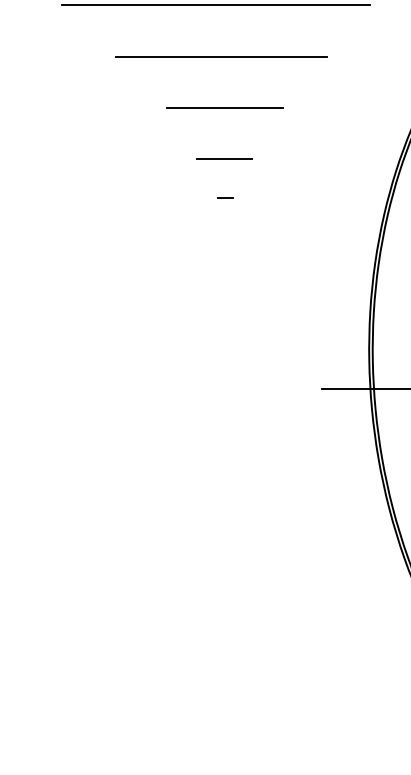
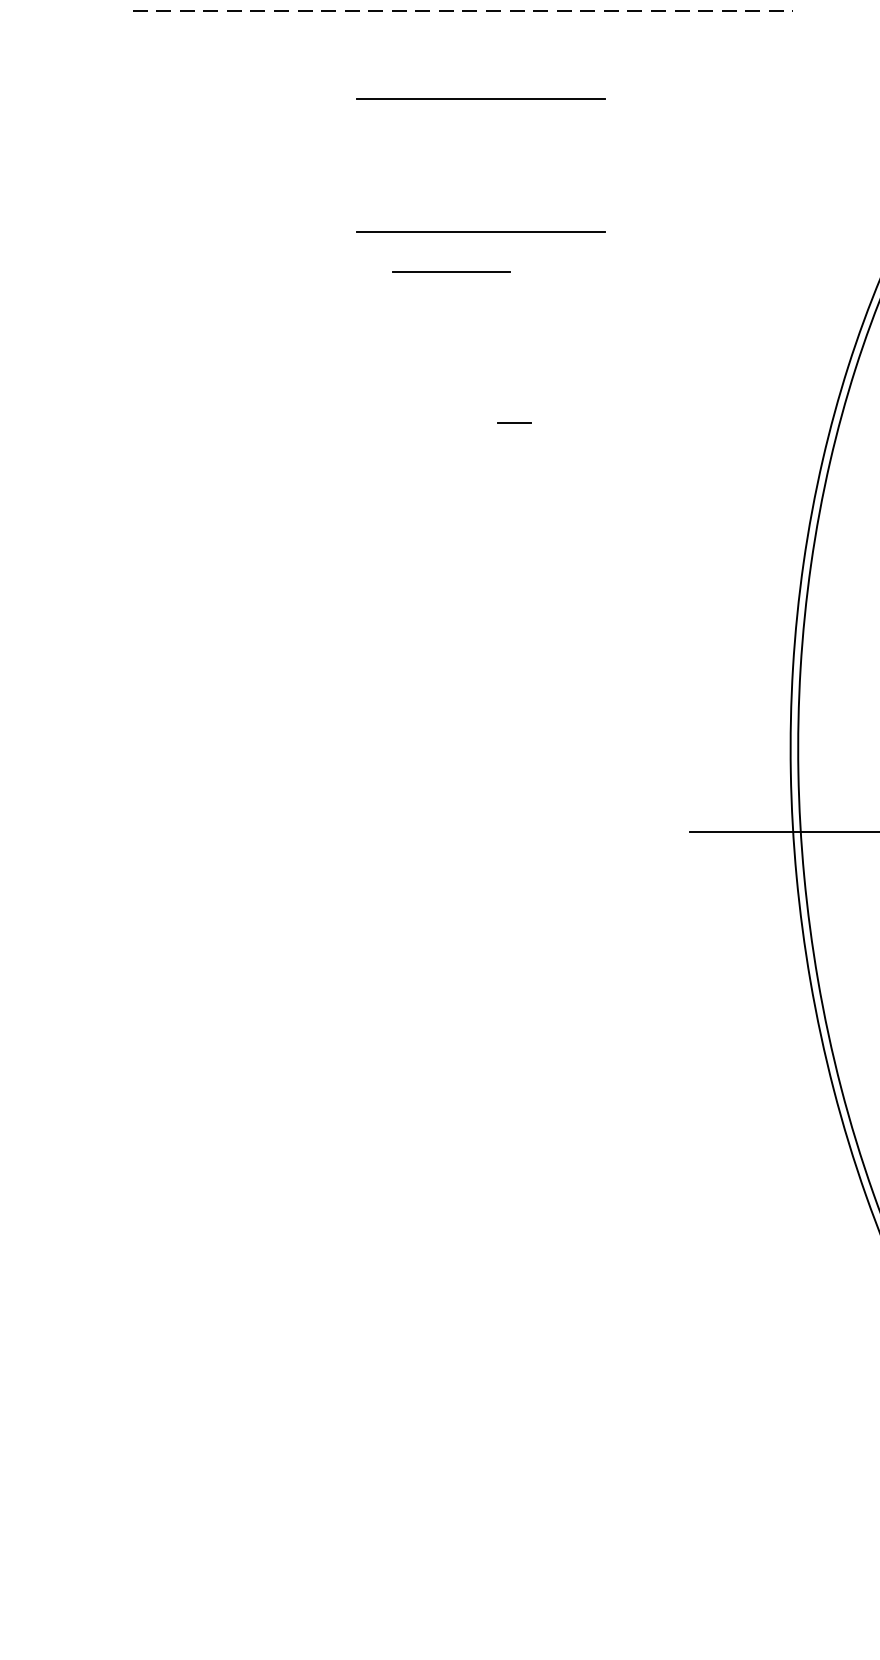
line: (216, 4) -> (463, 9), solid -> dashed
line: (224, 45) -> (480, 97), added
line: (220, 56) -> (472, 120), removed
line: (224, 158) -> (450, 270), moved
line: (225, 197) -> (514, 423), moved

